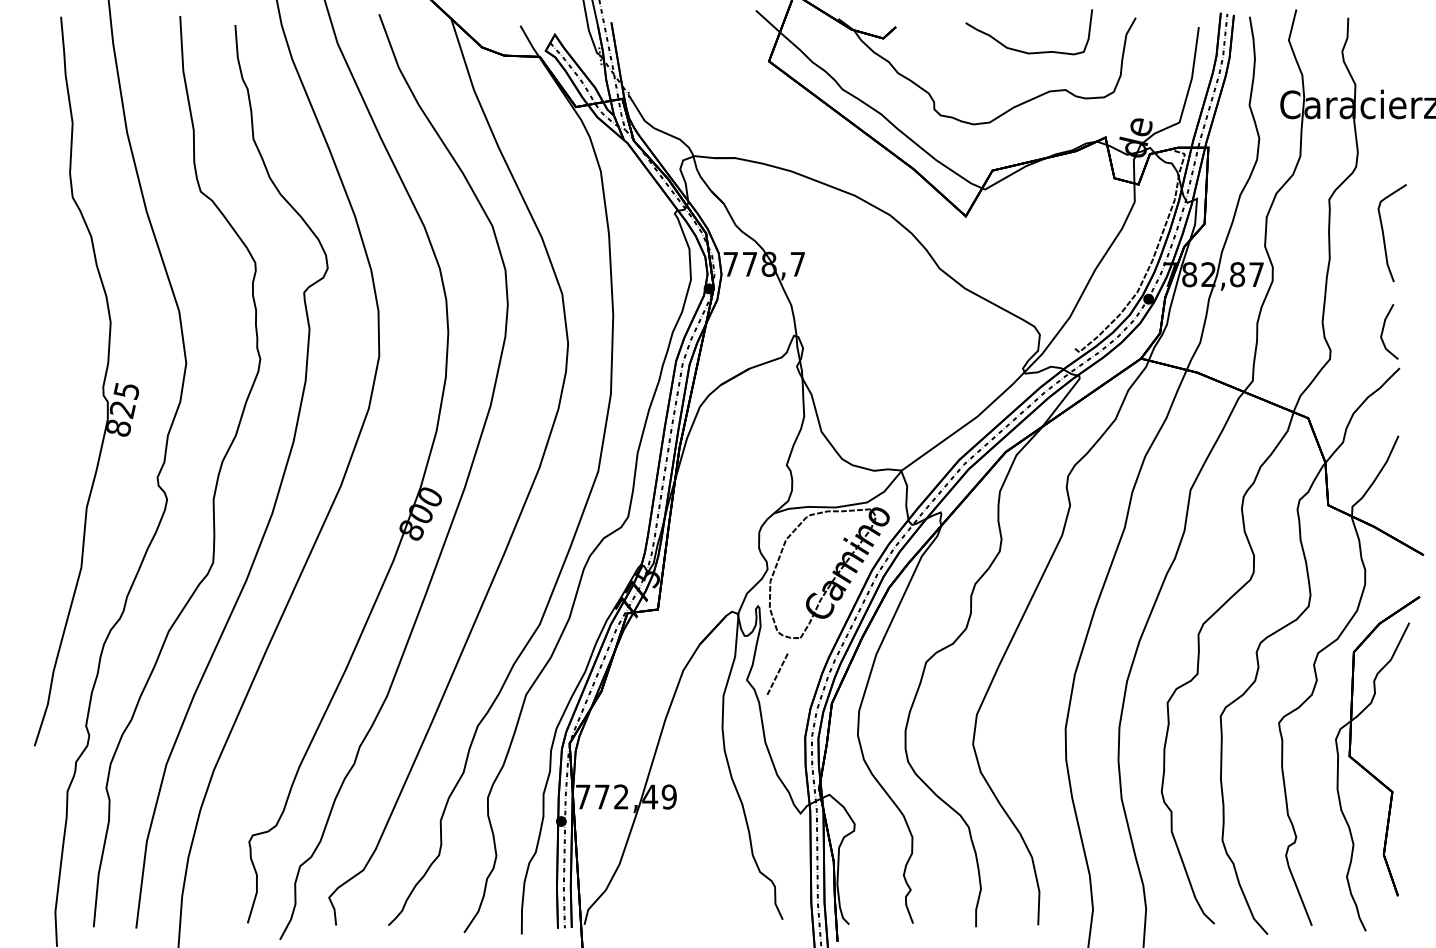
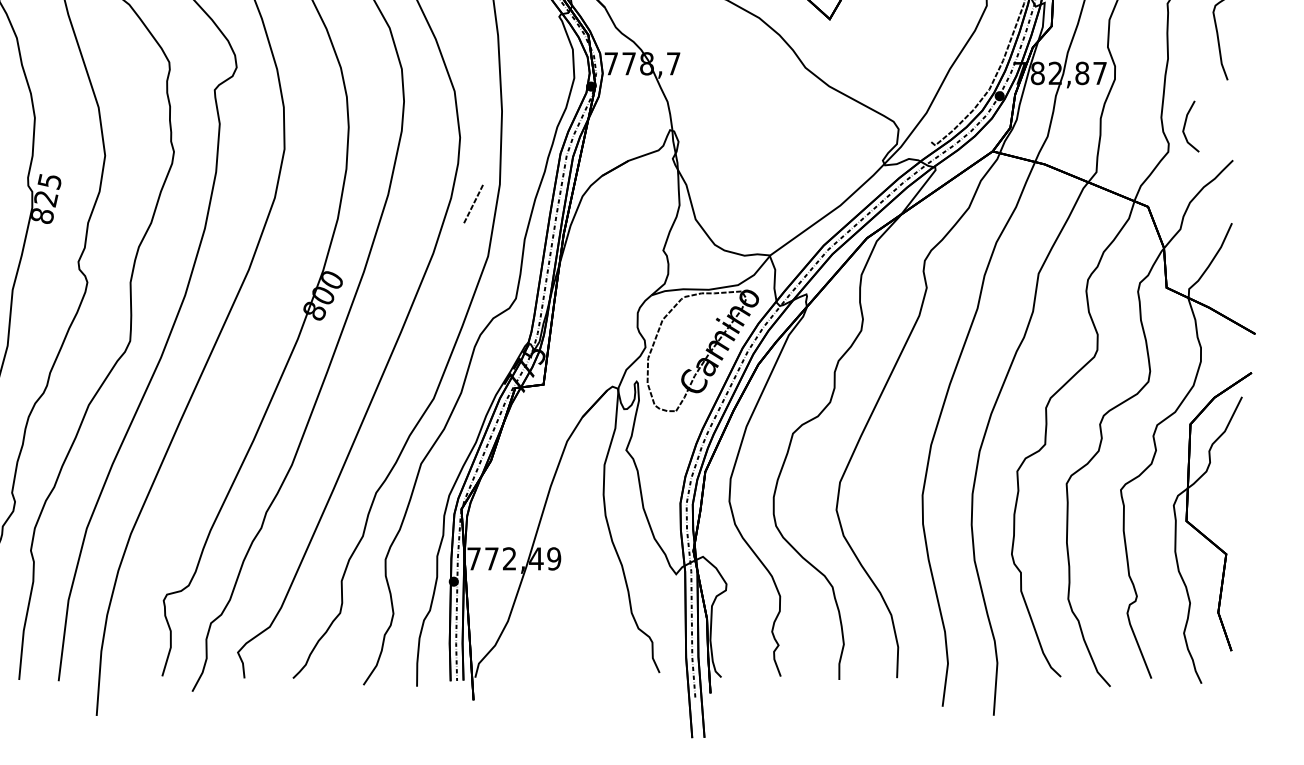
line: (1384, 328) -> (1186, 123), moved
line: (777, 672) -> (473, 202), moved

